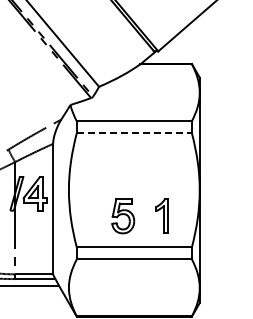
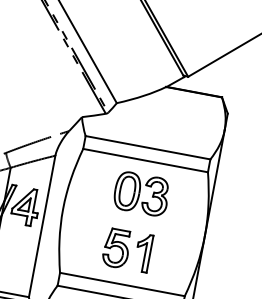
line: (134, 133) -> (145, 161), dashed -> solid
part: (136, 163) -> (141, 193), added
part: (161, 215) -> (143, 252), moved

